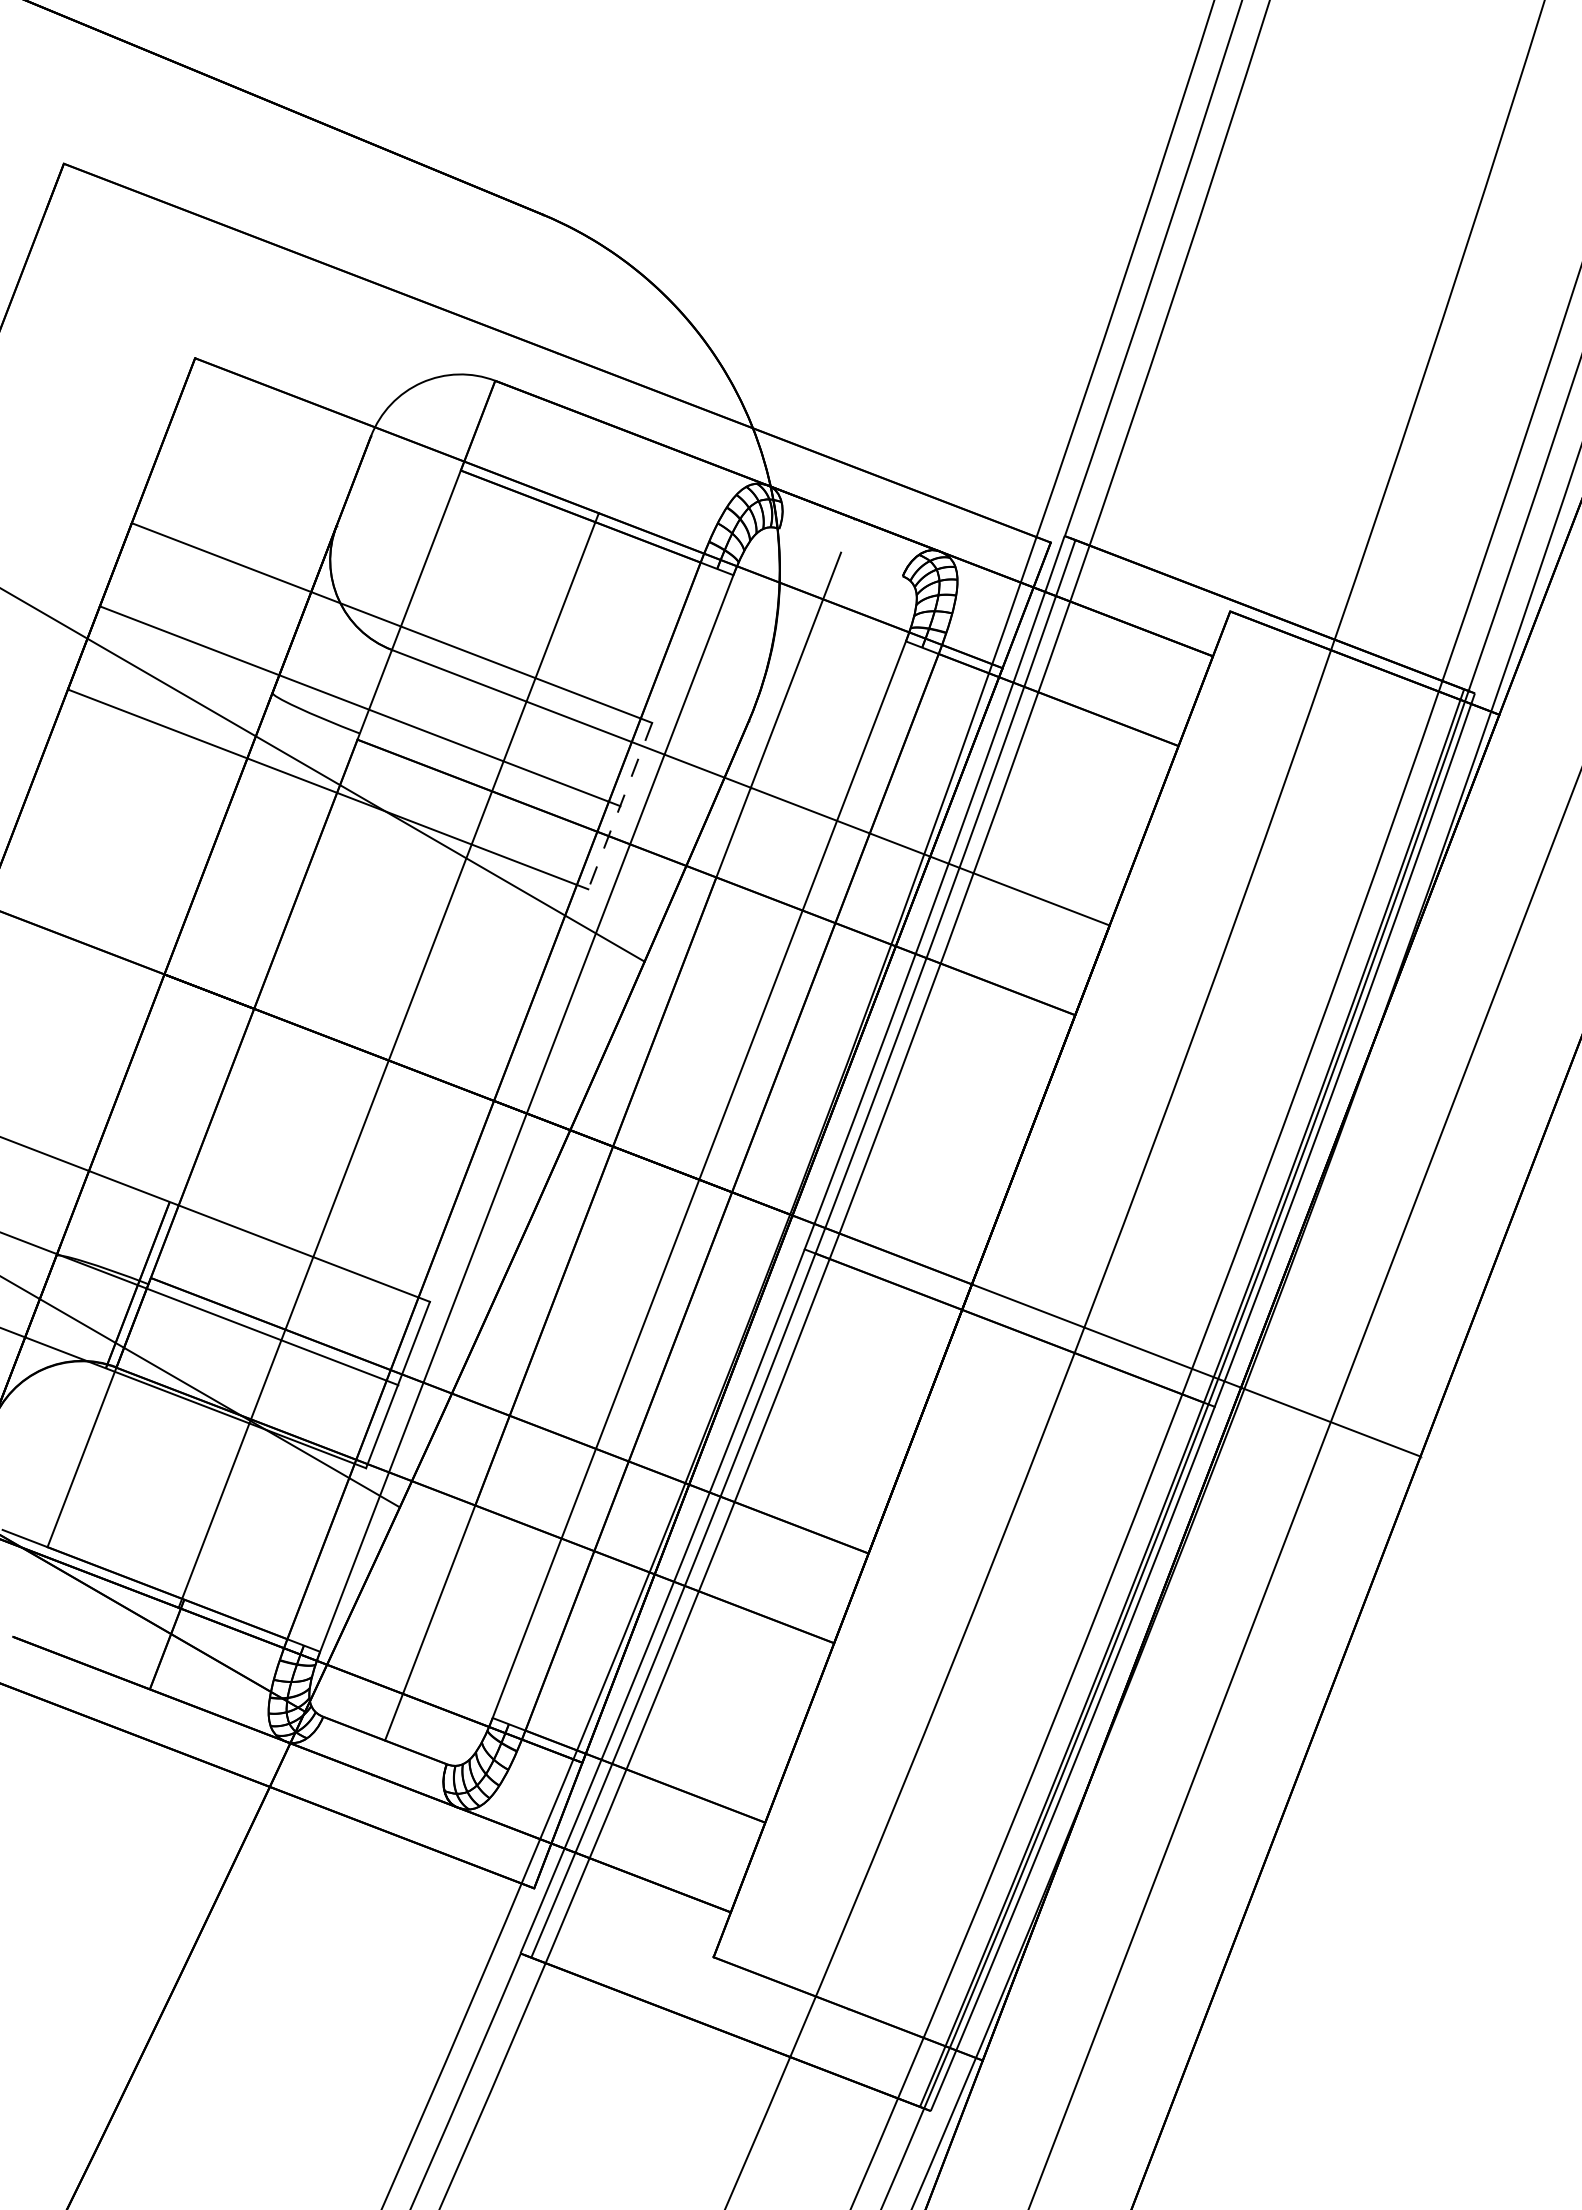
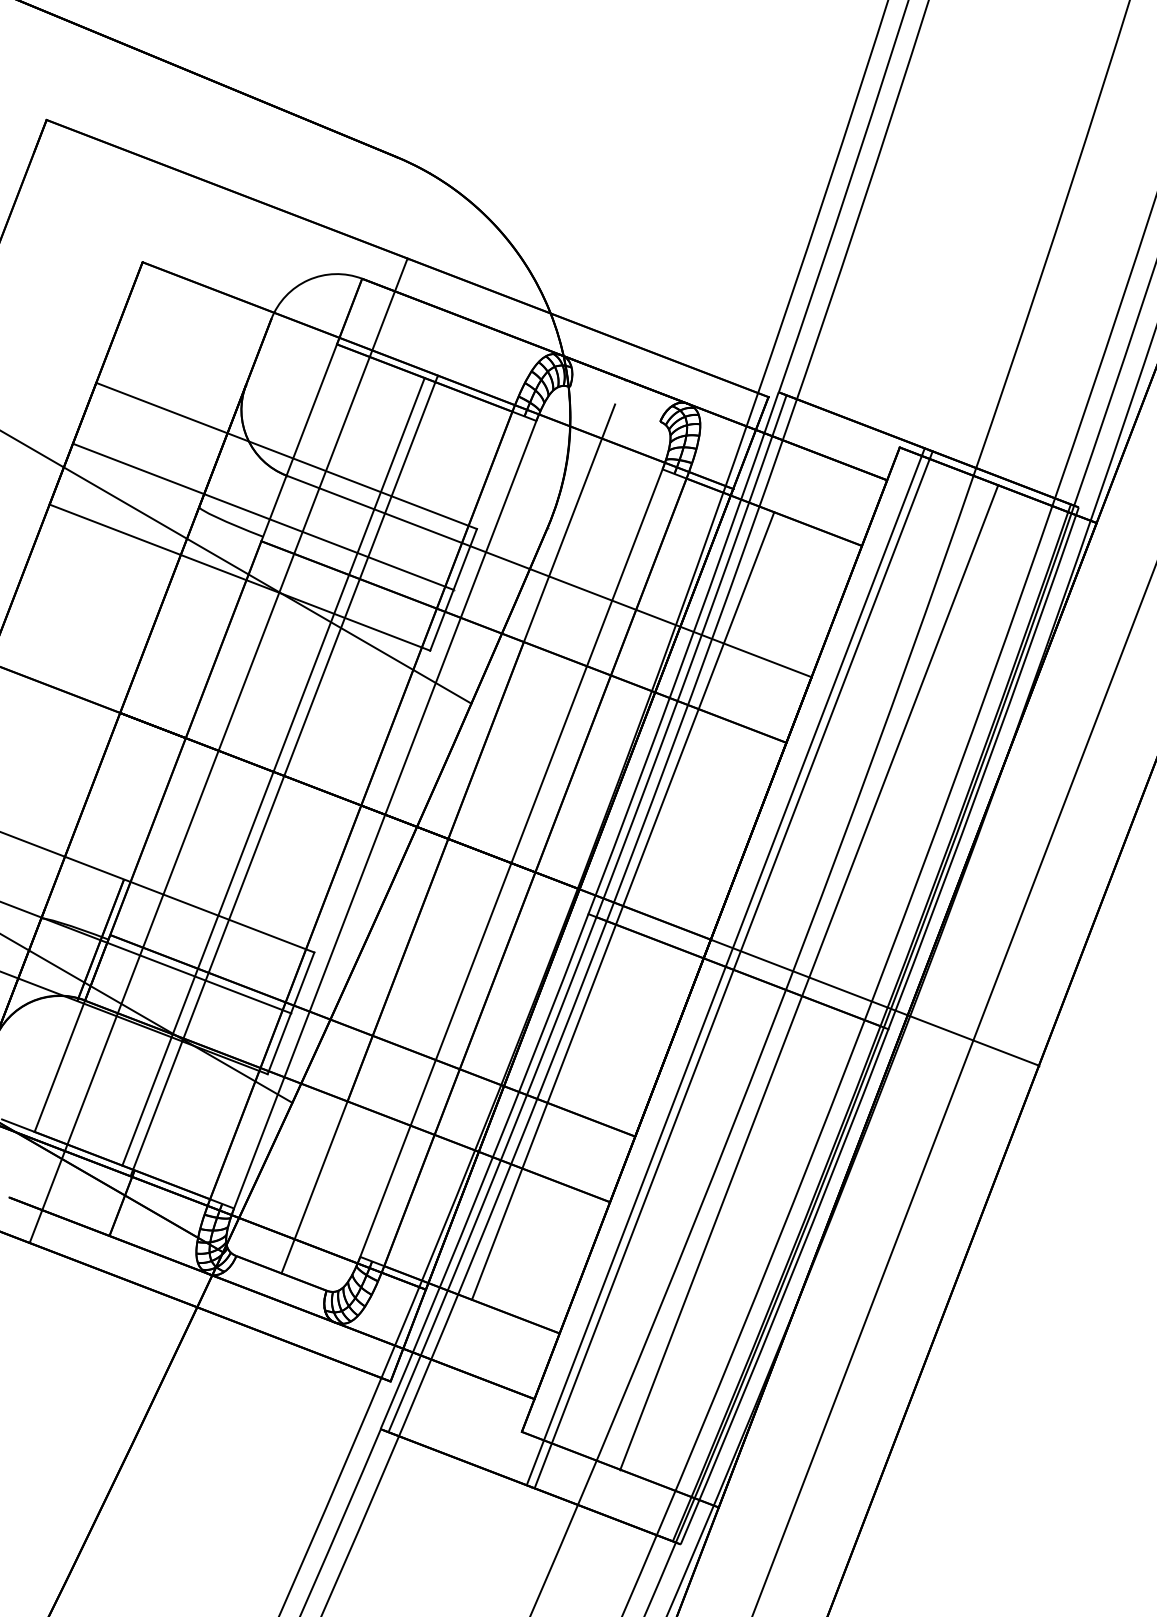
line: (620, 806) -> (453, 590), dashed -> solid
line: (298, 1025) -> (218, 750), added
line: (373, 1054) -> (273, 771), added
line: (851, 1238) -> (622, 906), added
line: (992, 1321) -> (725, 966), added
line: (1003, 1325) -> (733, 969), added
line: (1106, 1335) -> (809, 977), added

